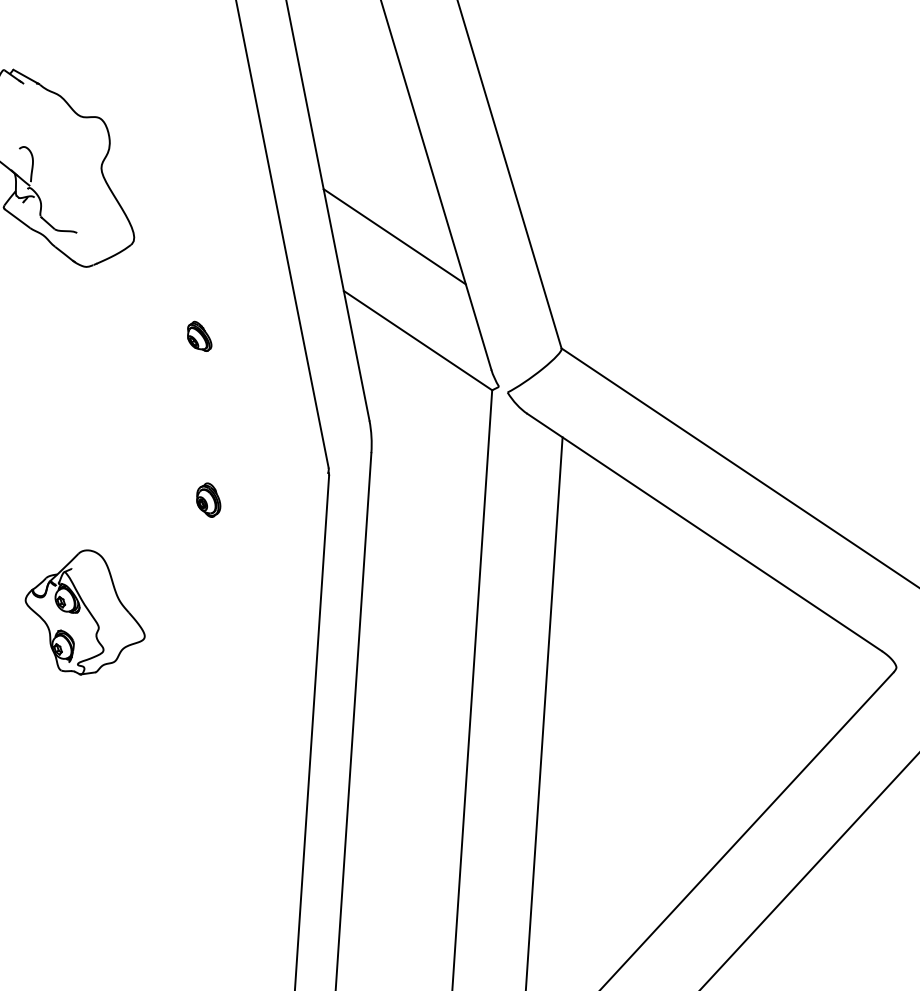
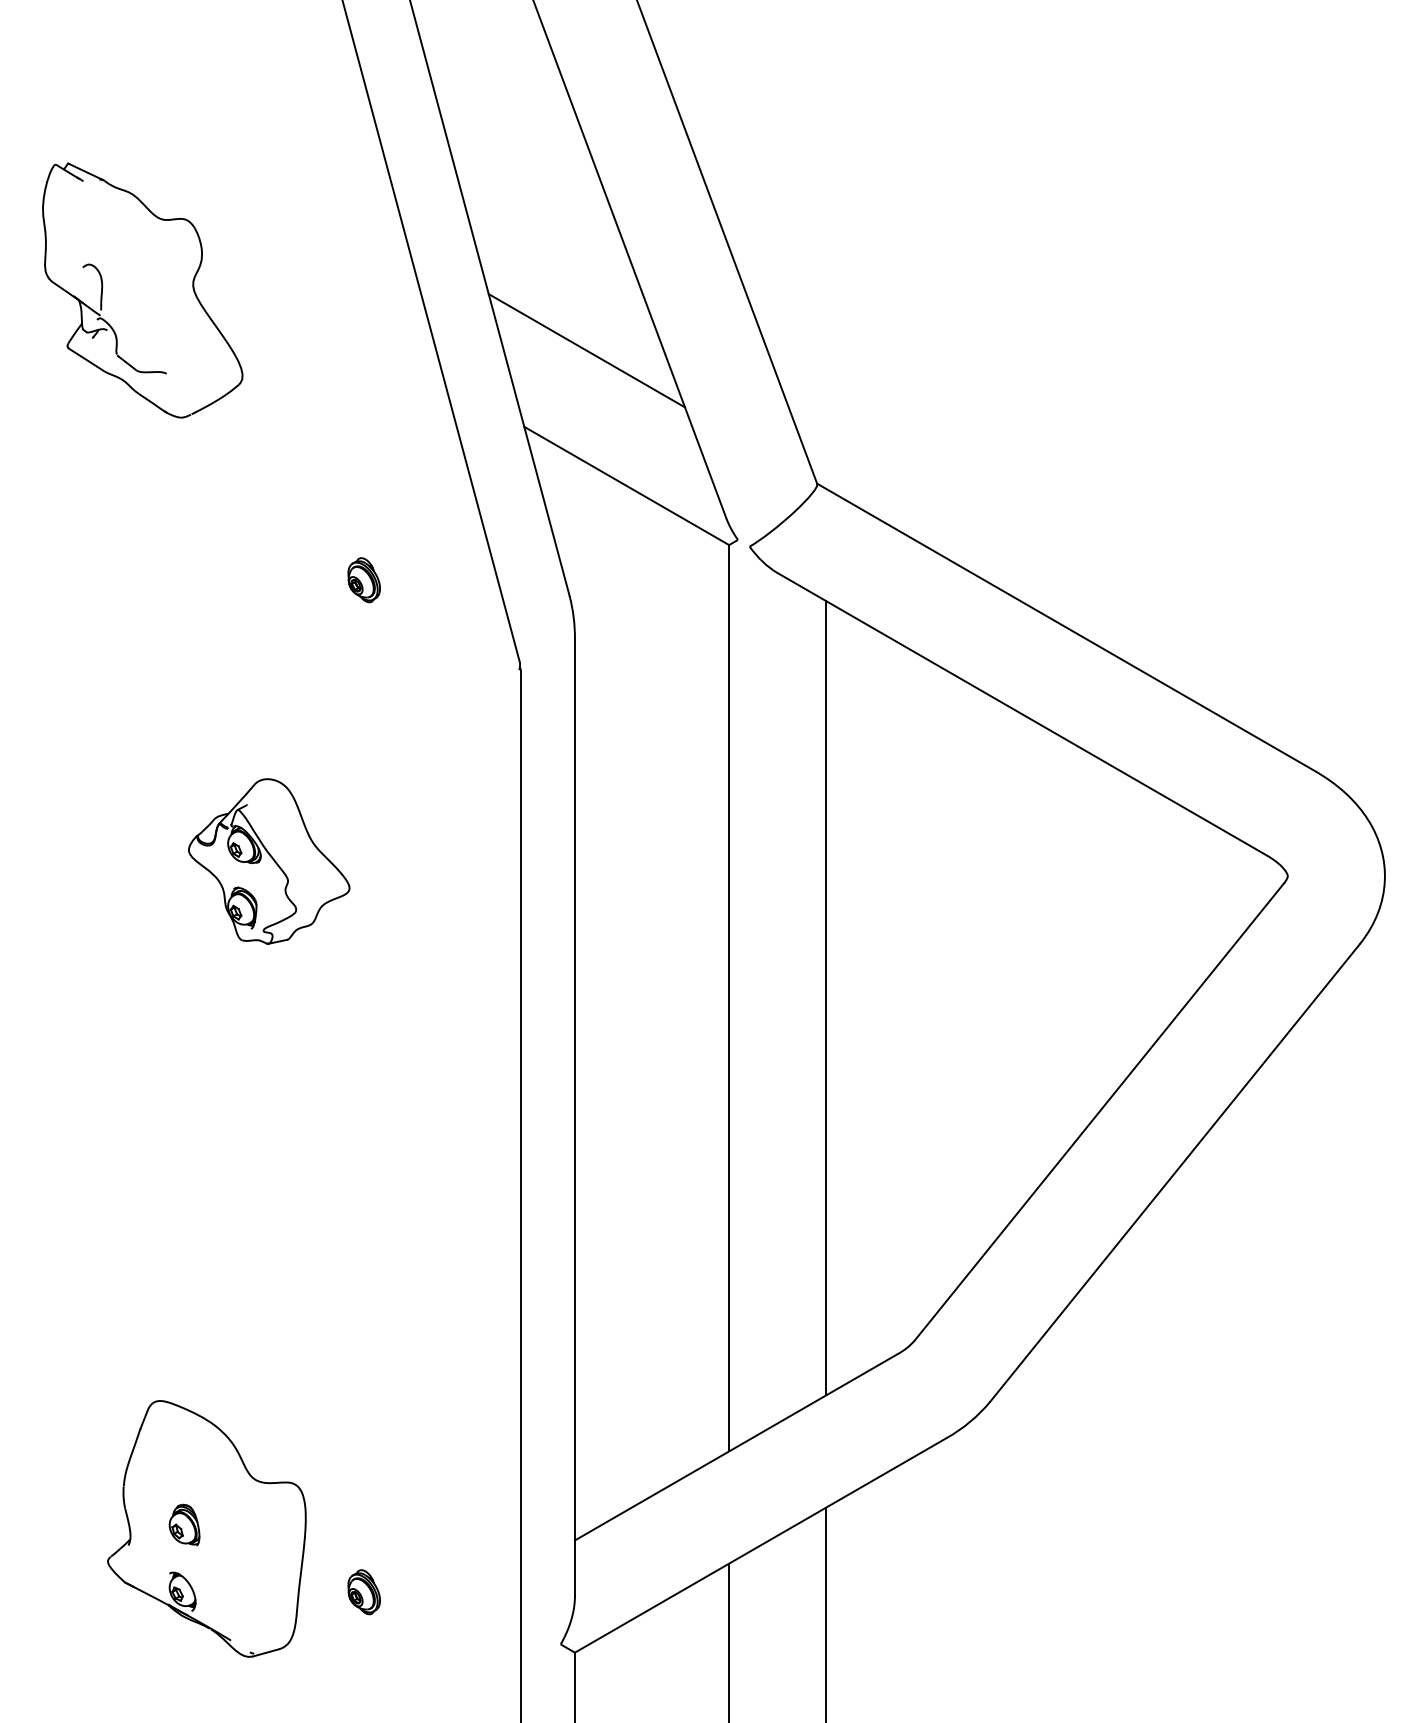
part: (199, 336) -> (337, 499), removed
part: (208, 500) -> (363, 580), moved
part: (85, 612) -> (269, 861), moved

